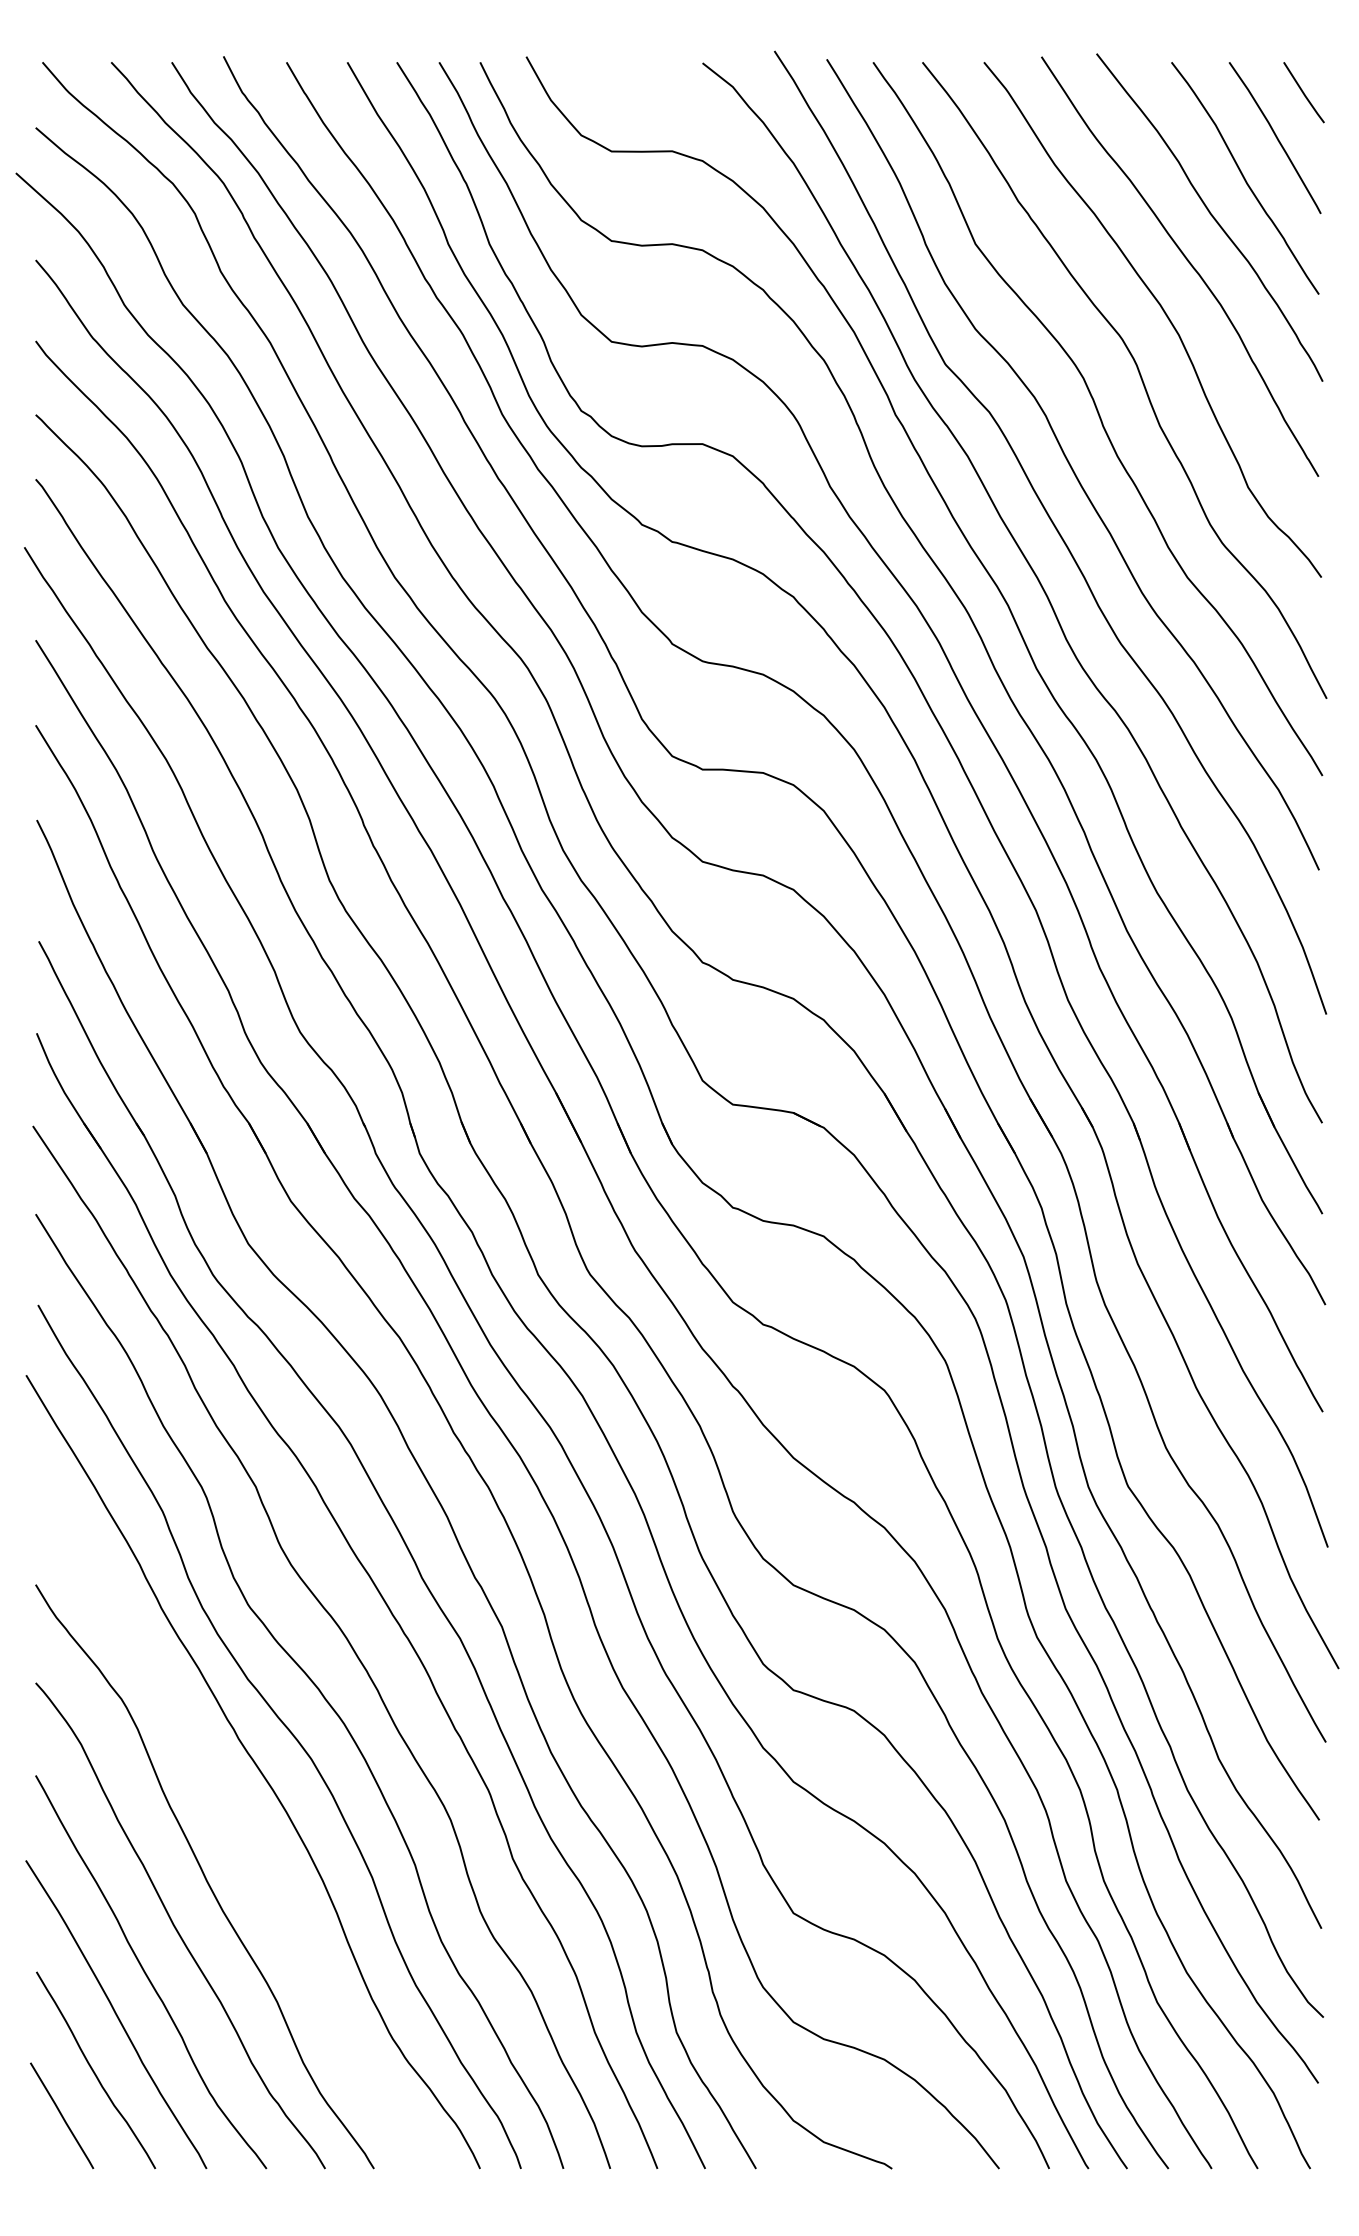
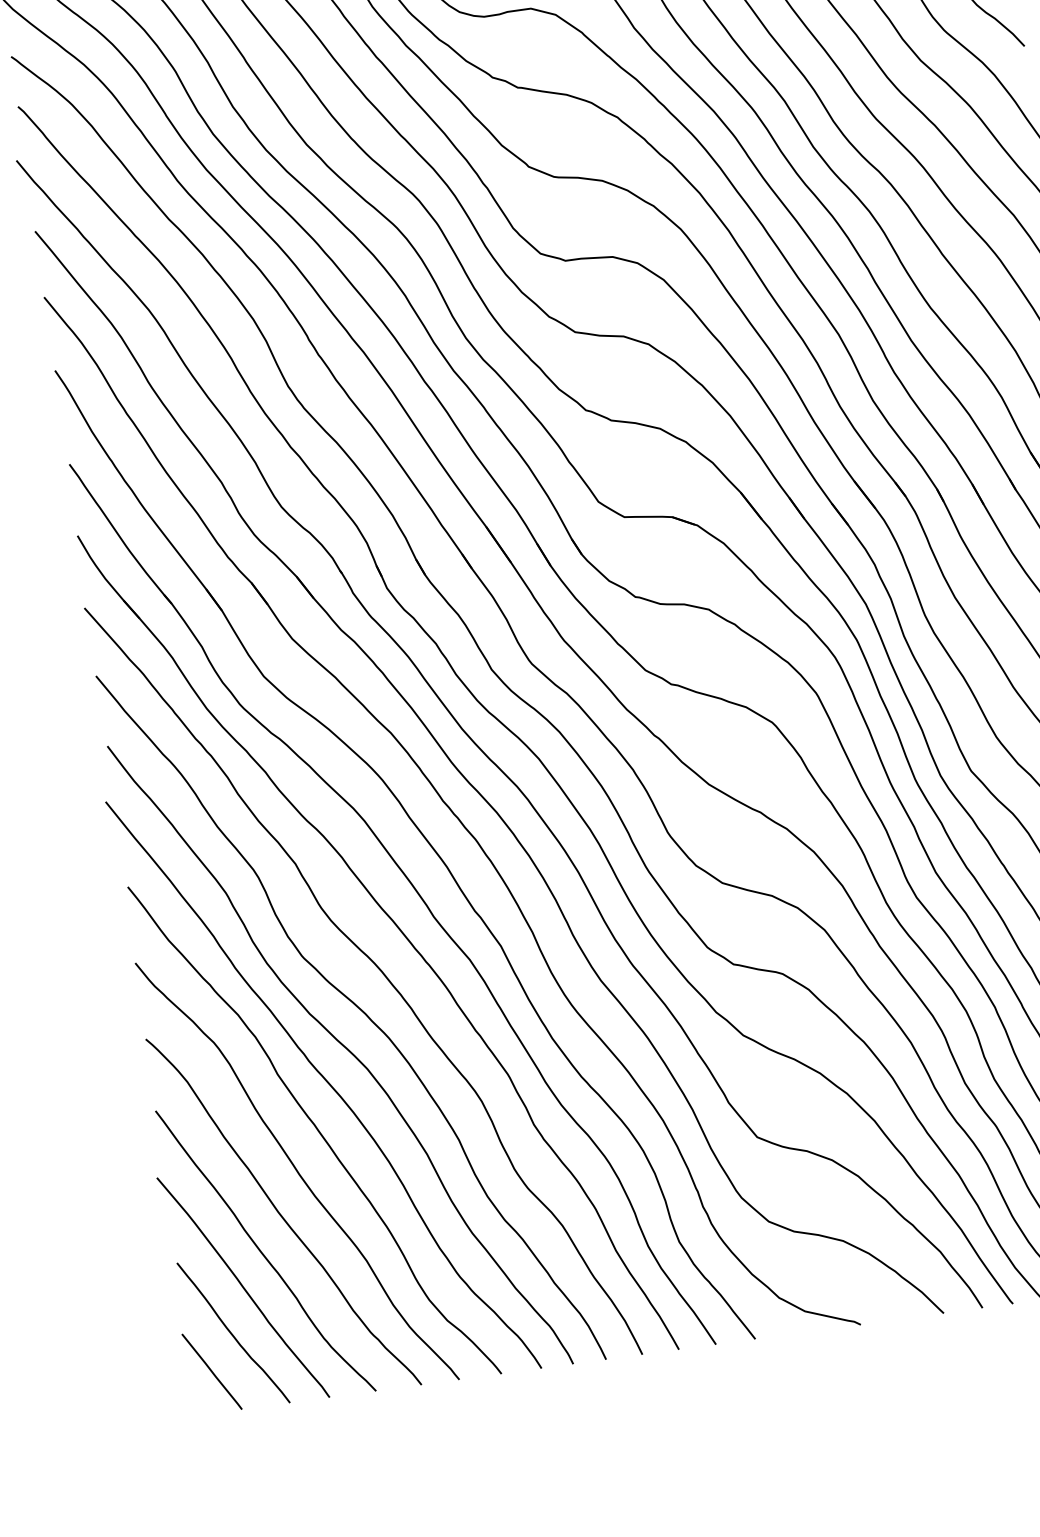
curve: (236, 1826) -> (316, 1129), added

